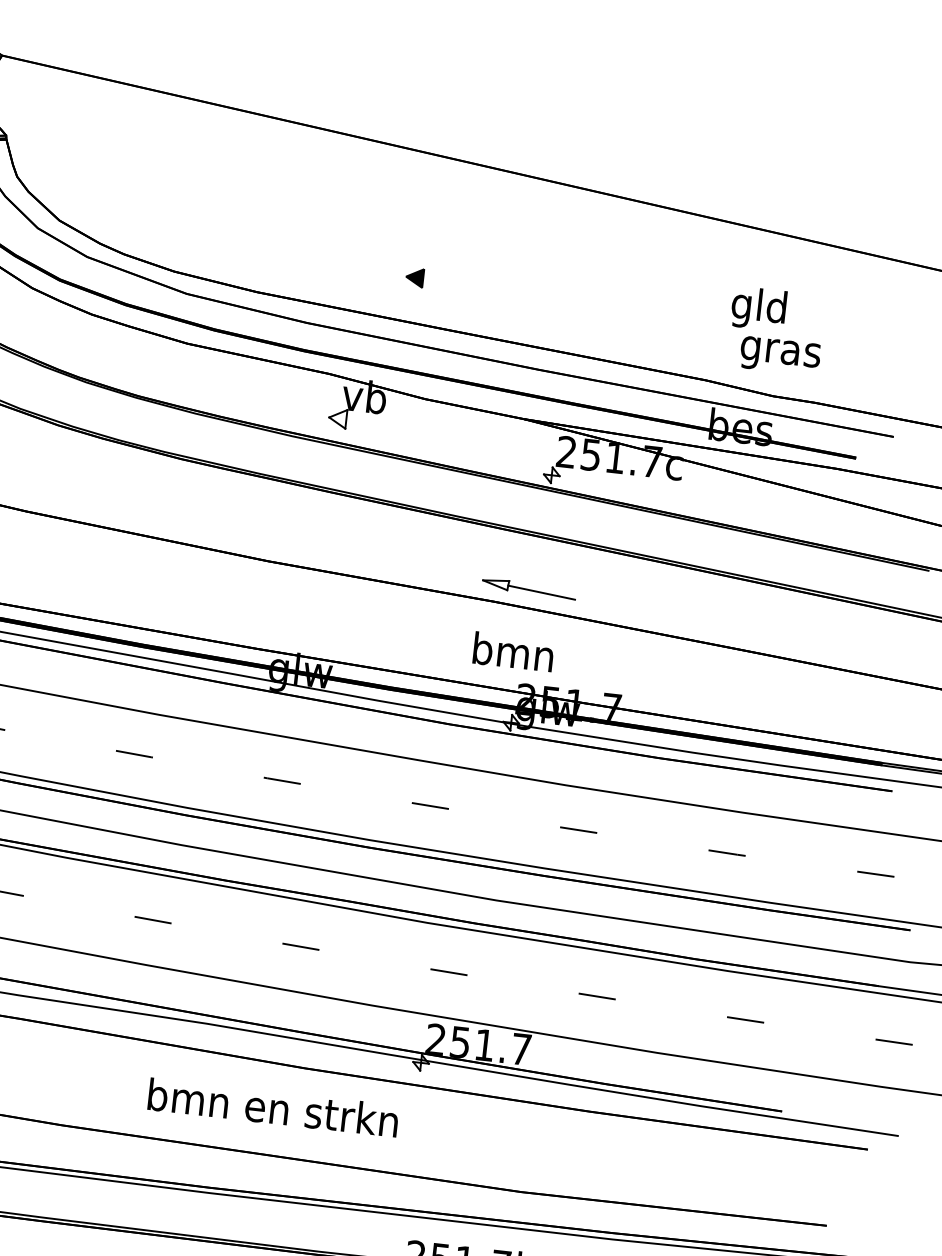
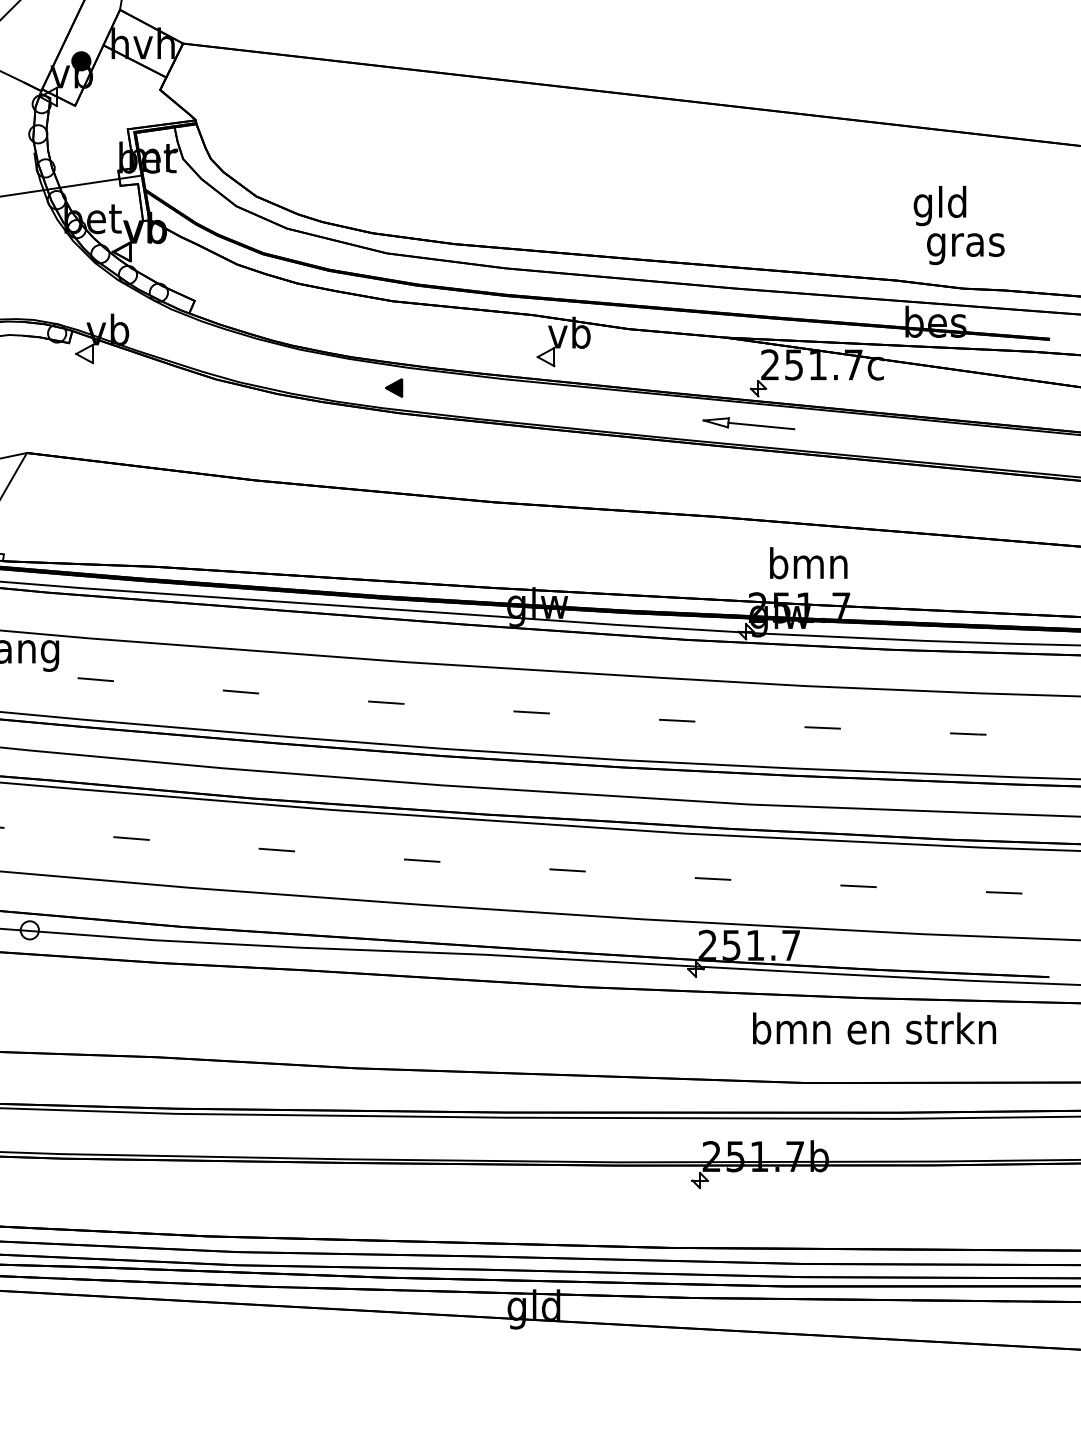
part: (415, 277) -> (394, 387), moved
part: (528, 588) -> (748, 423), moved
text: (513, 652) -> (808, 563), moved
text: (273, 1107) -> (874, 1028), moved

